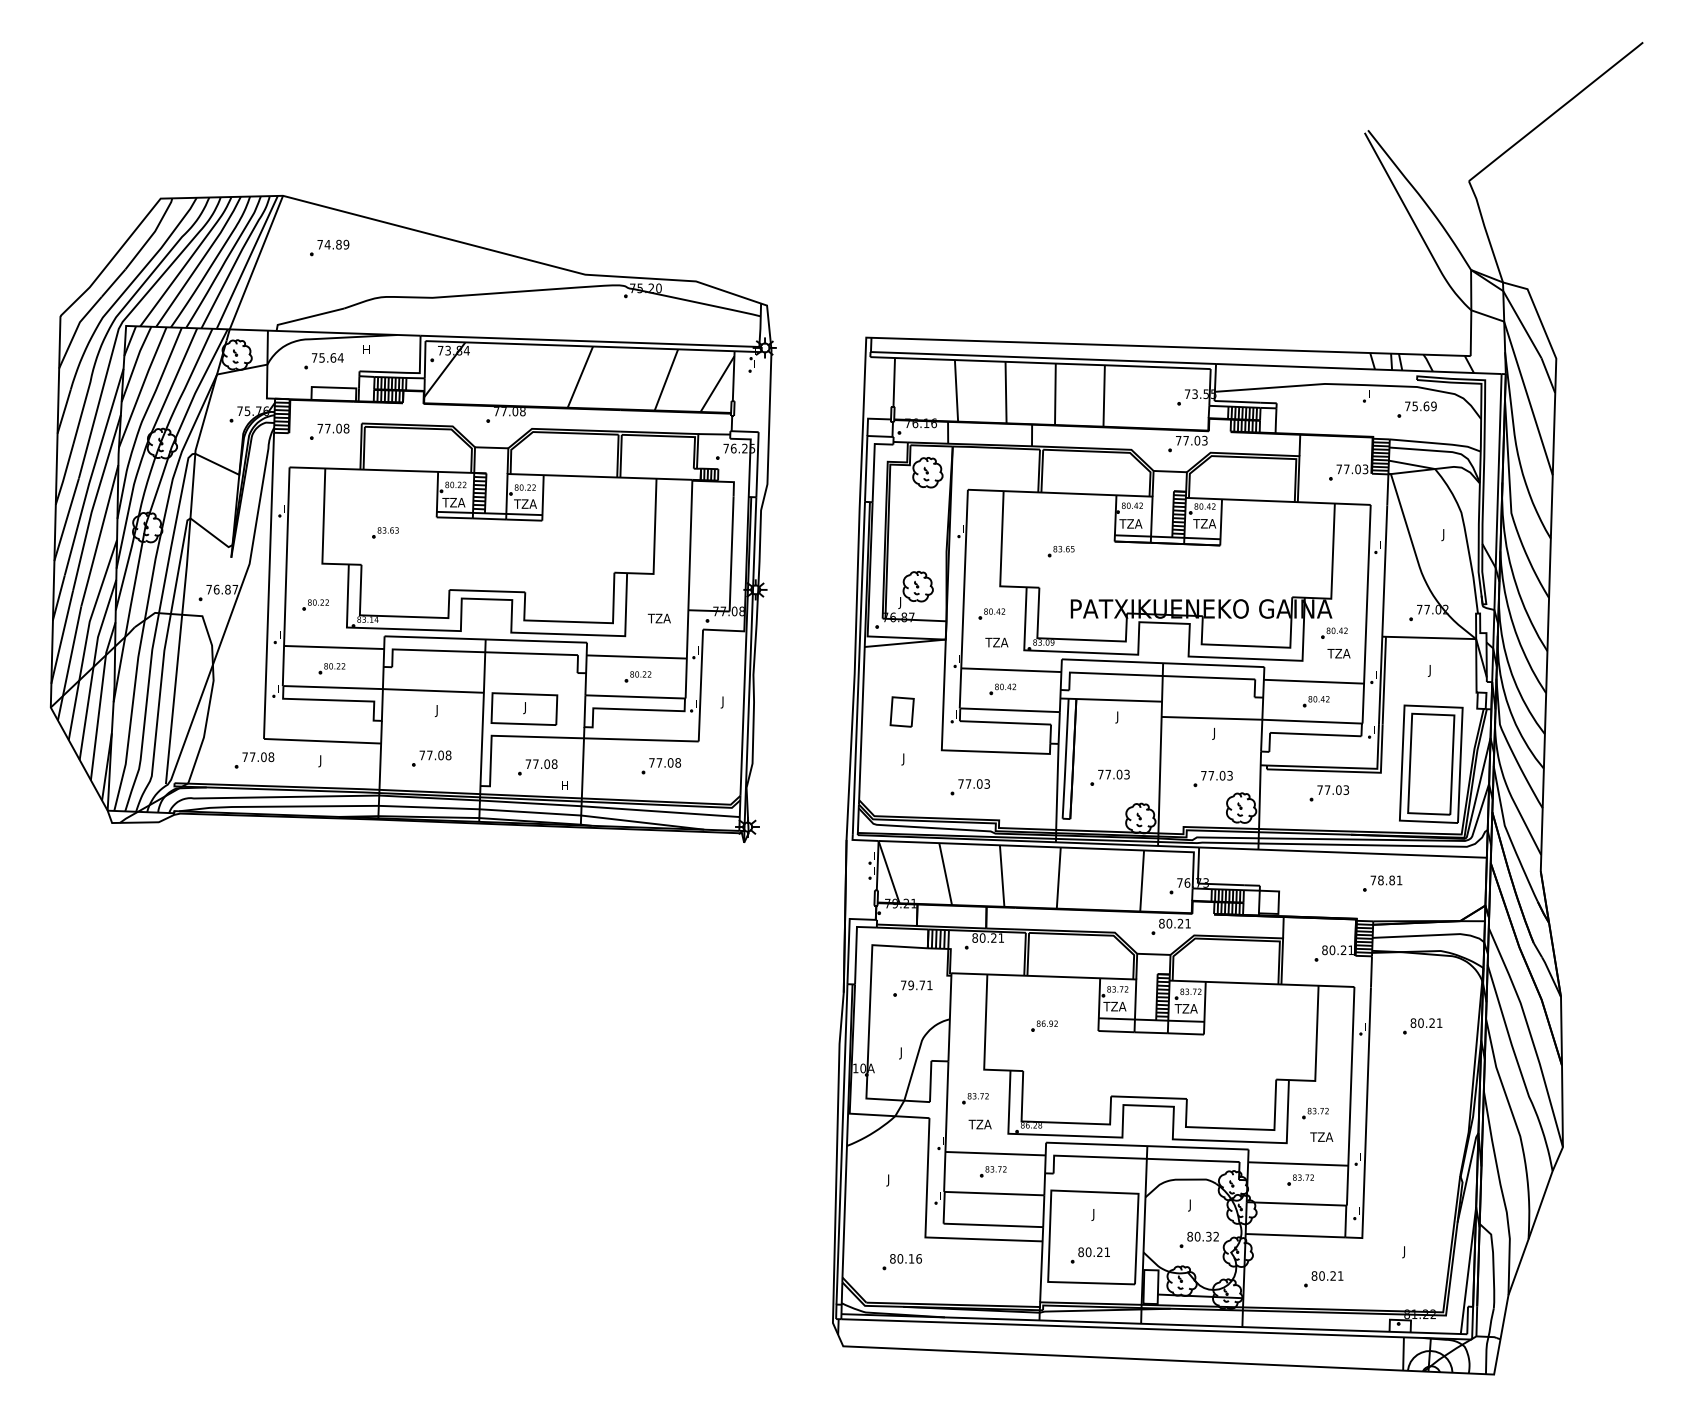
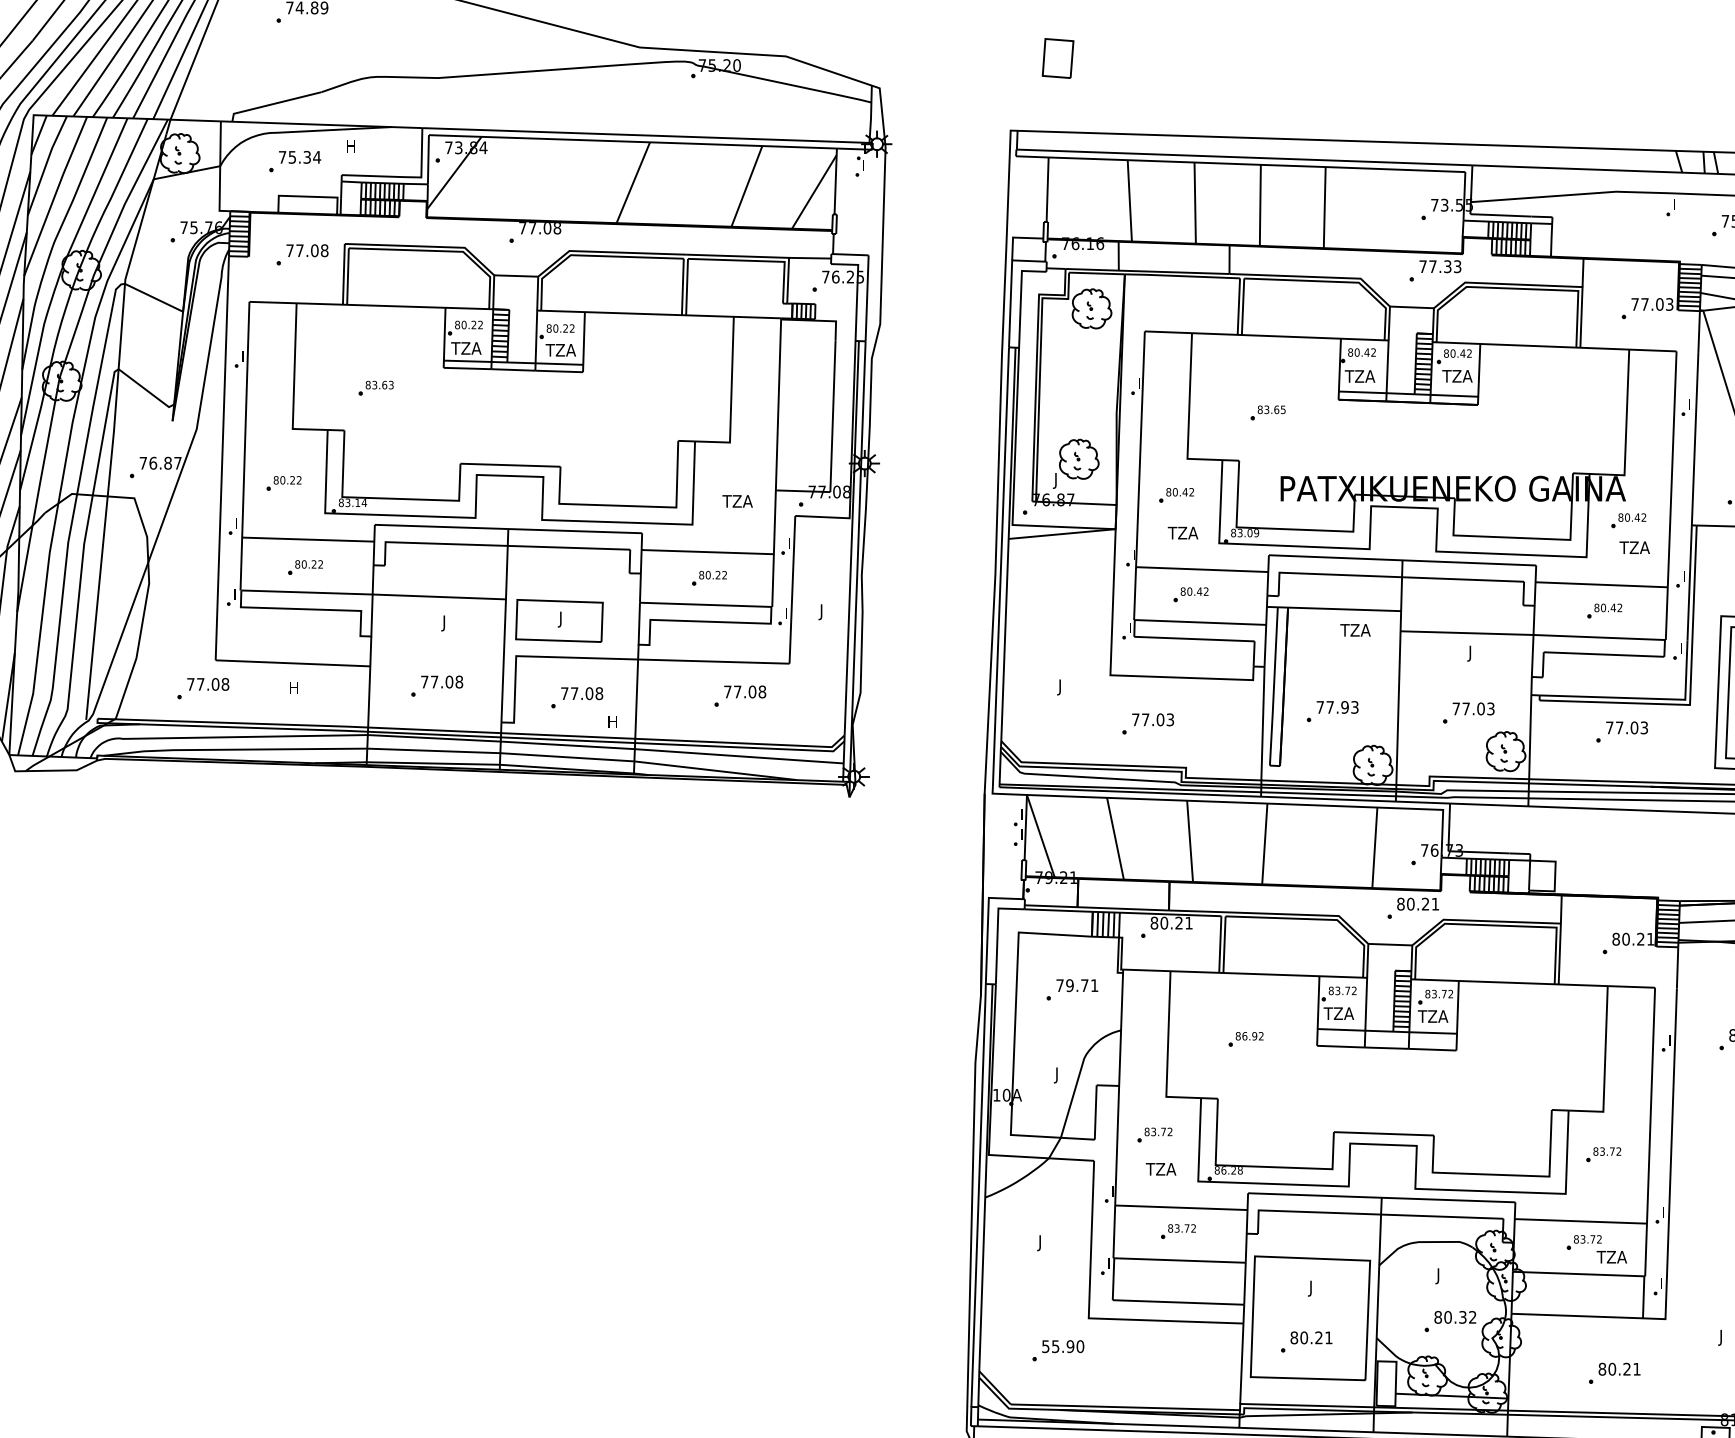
text: (333, 357) -> (307, 156), 75.64 -> 75.34
text: (1197, 440) -> (1447, 266), 77.03 -> 77.33
part: (901, 711) -> (1057, 57), moved
text: (1126, 717) -> (1354, 632), J -> TZA
text: (322, 761) -> (292, 690), J -> H
text: (1119, 774) -> (1344, 707), 77.03 -> 77.93
part: (1382, 883) -> (1692, 851), removed
text: (1321, 1136) -> (1611, 1256), moved
text: (905, 1258) -> (1062, 1346), 80.16 -> 55.90

